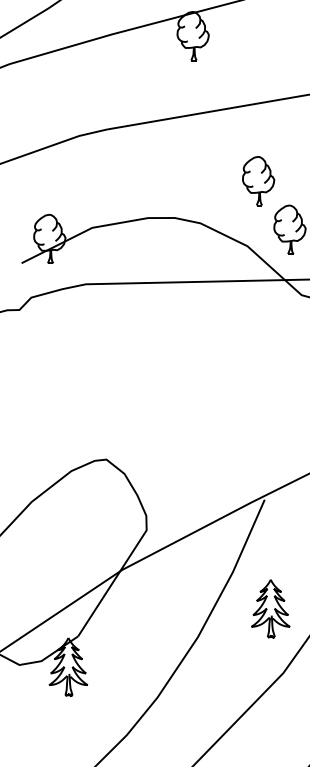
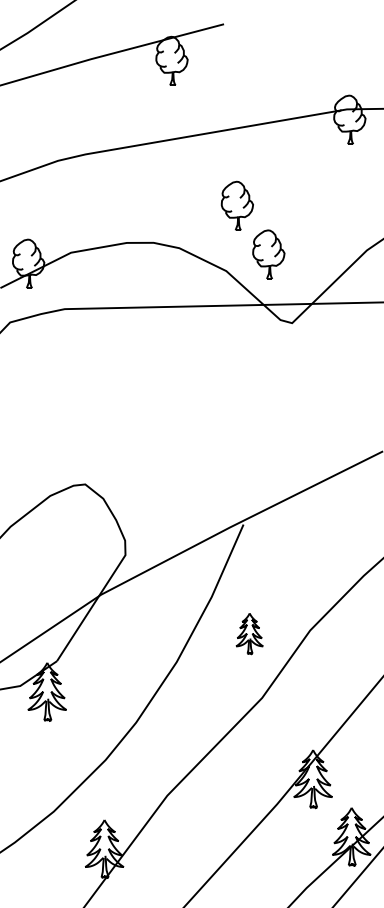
part: (270, 608) -> (249, 633), size x0.7

